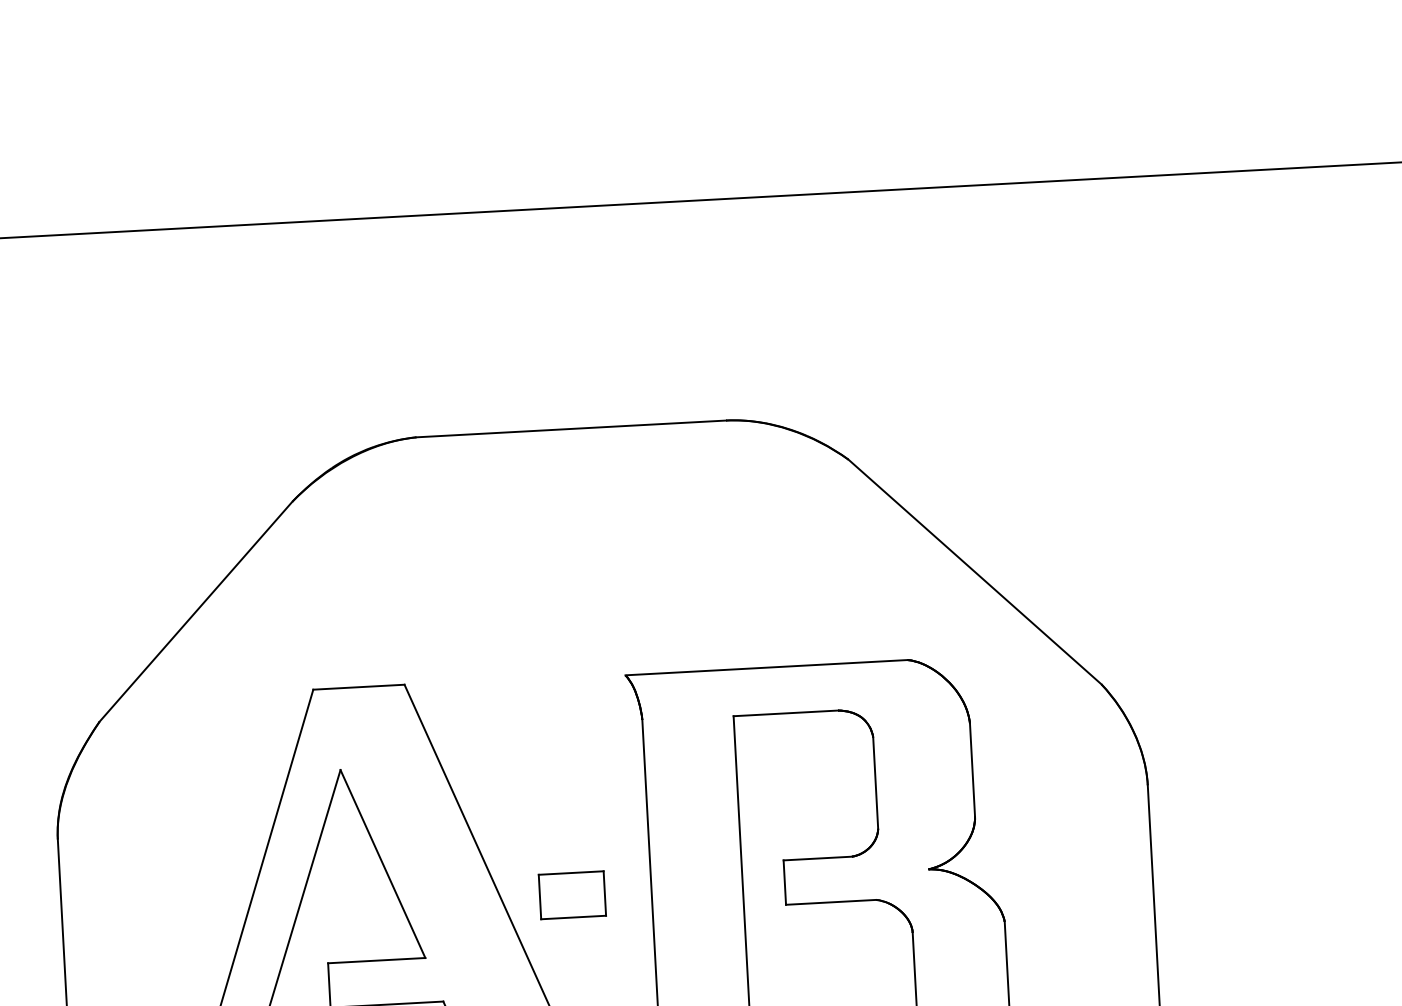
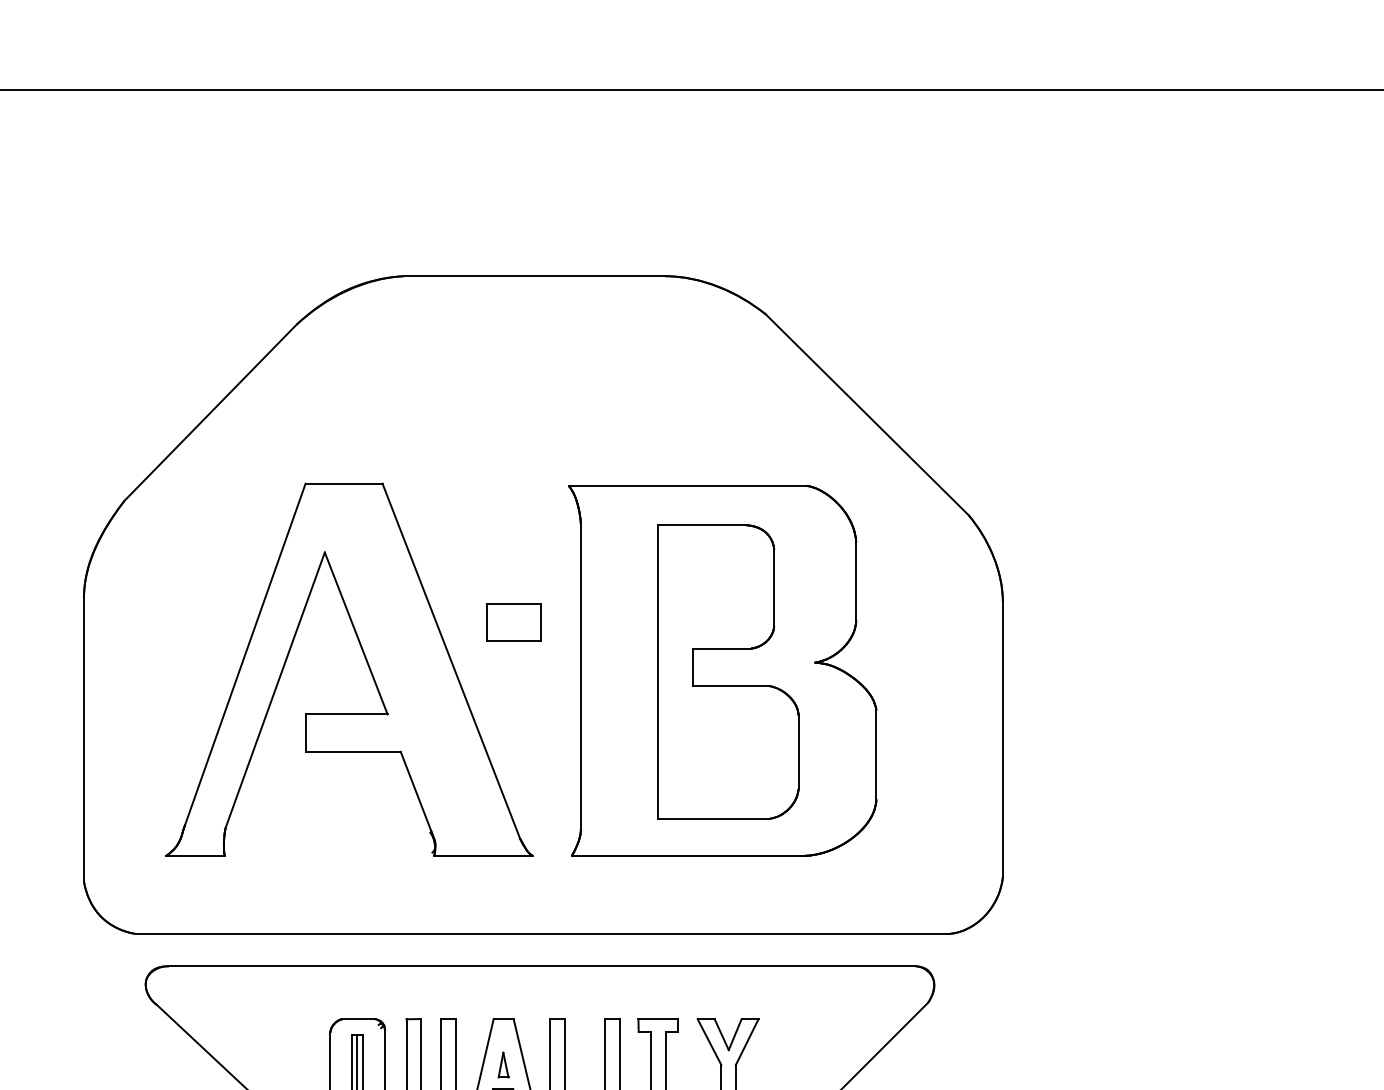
part: (571, 895) -> (513, 622), moved

